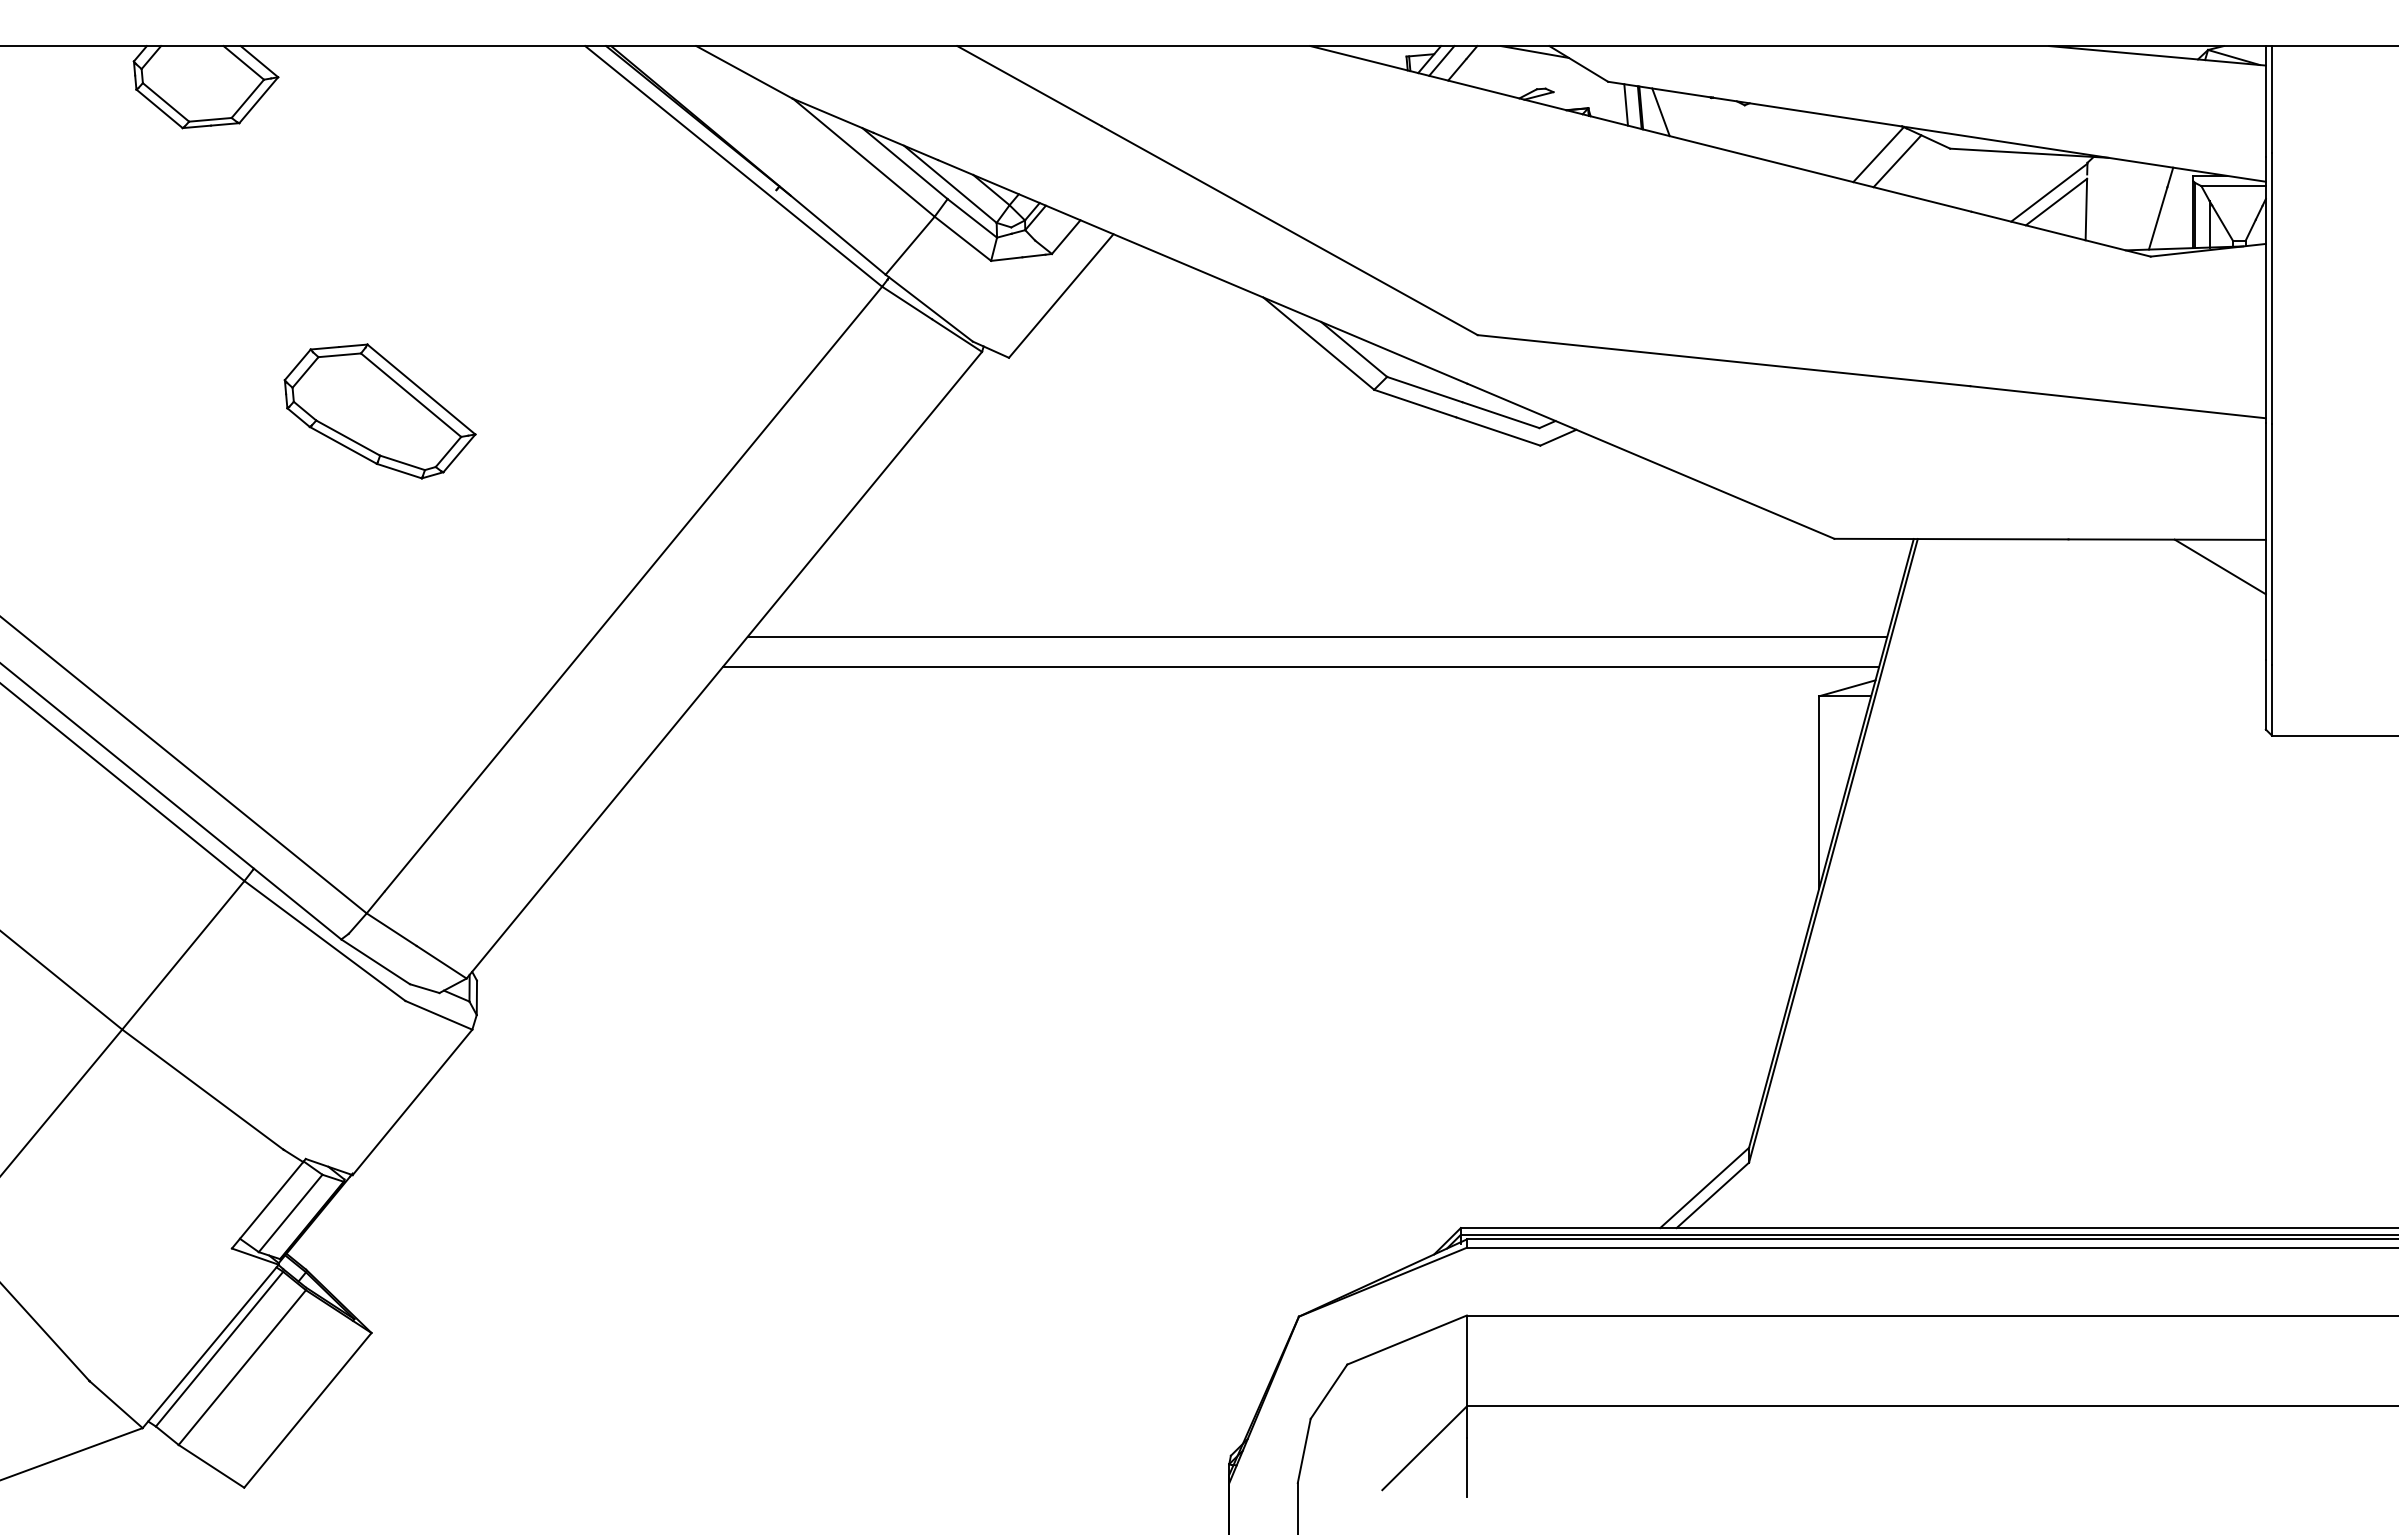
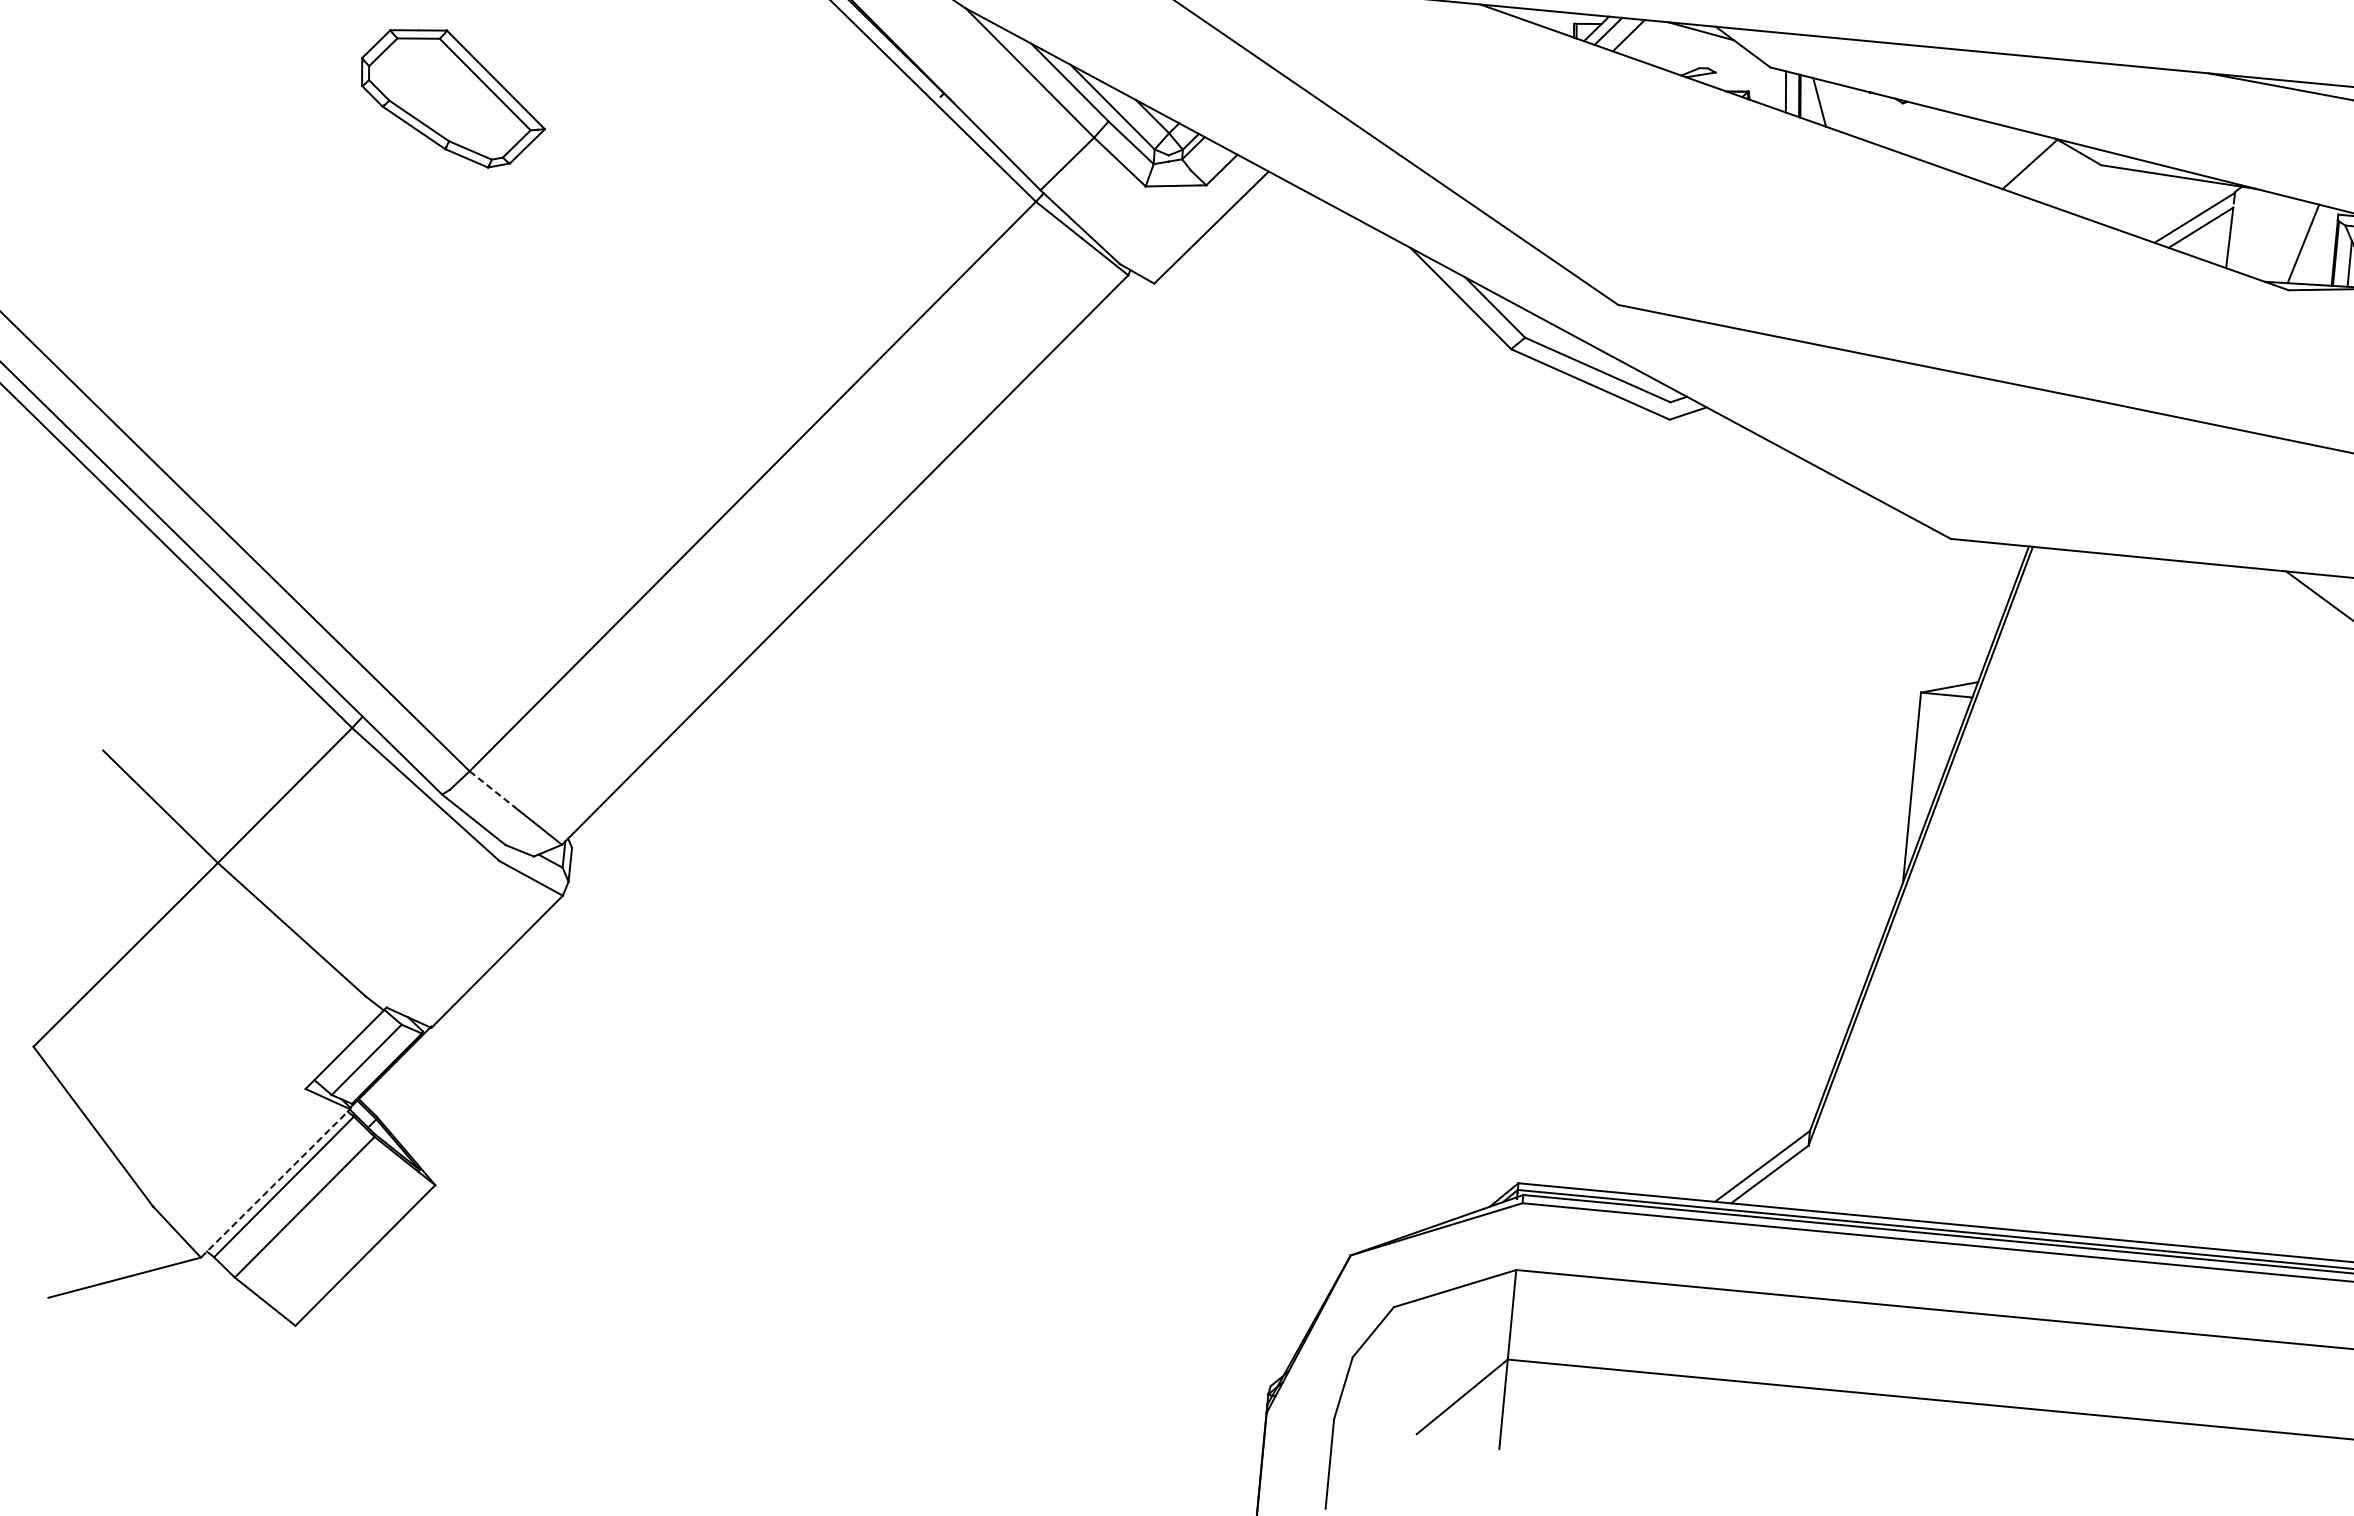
line: (1897, 161) -> (2048, 172), removed
part: (379, 411) -> (452, 97), moved
line: (1317, 636) -> (1432, 586), removed
line: (1300, 667) -> (1412, 615), removed
line: (391, 929) -> (492, 789), solid -> dashed
line: (211, 1346) -> (276, 1183), solid -> dashed

